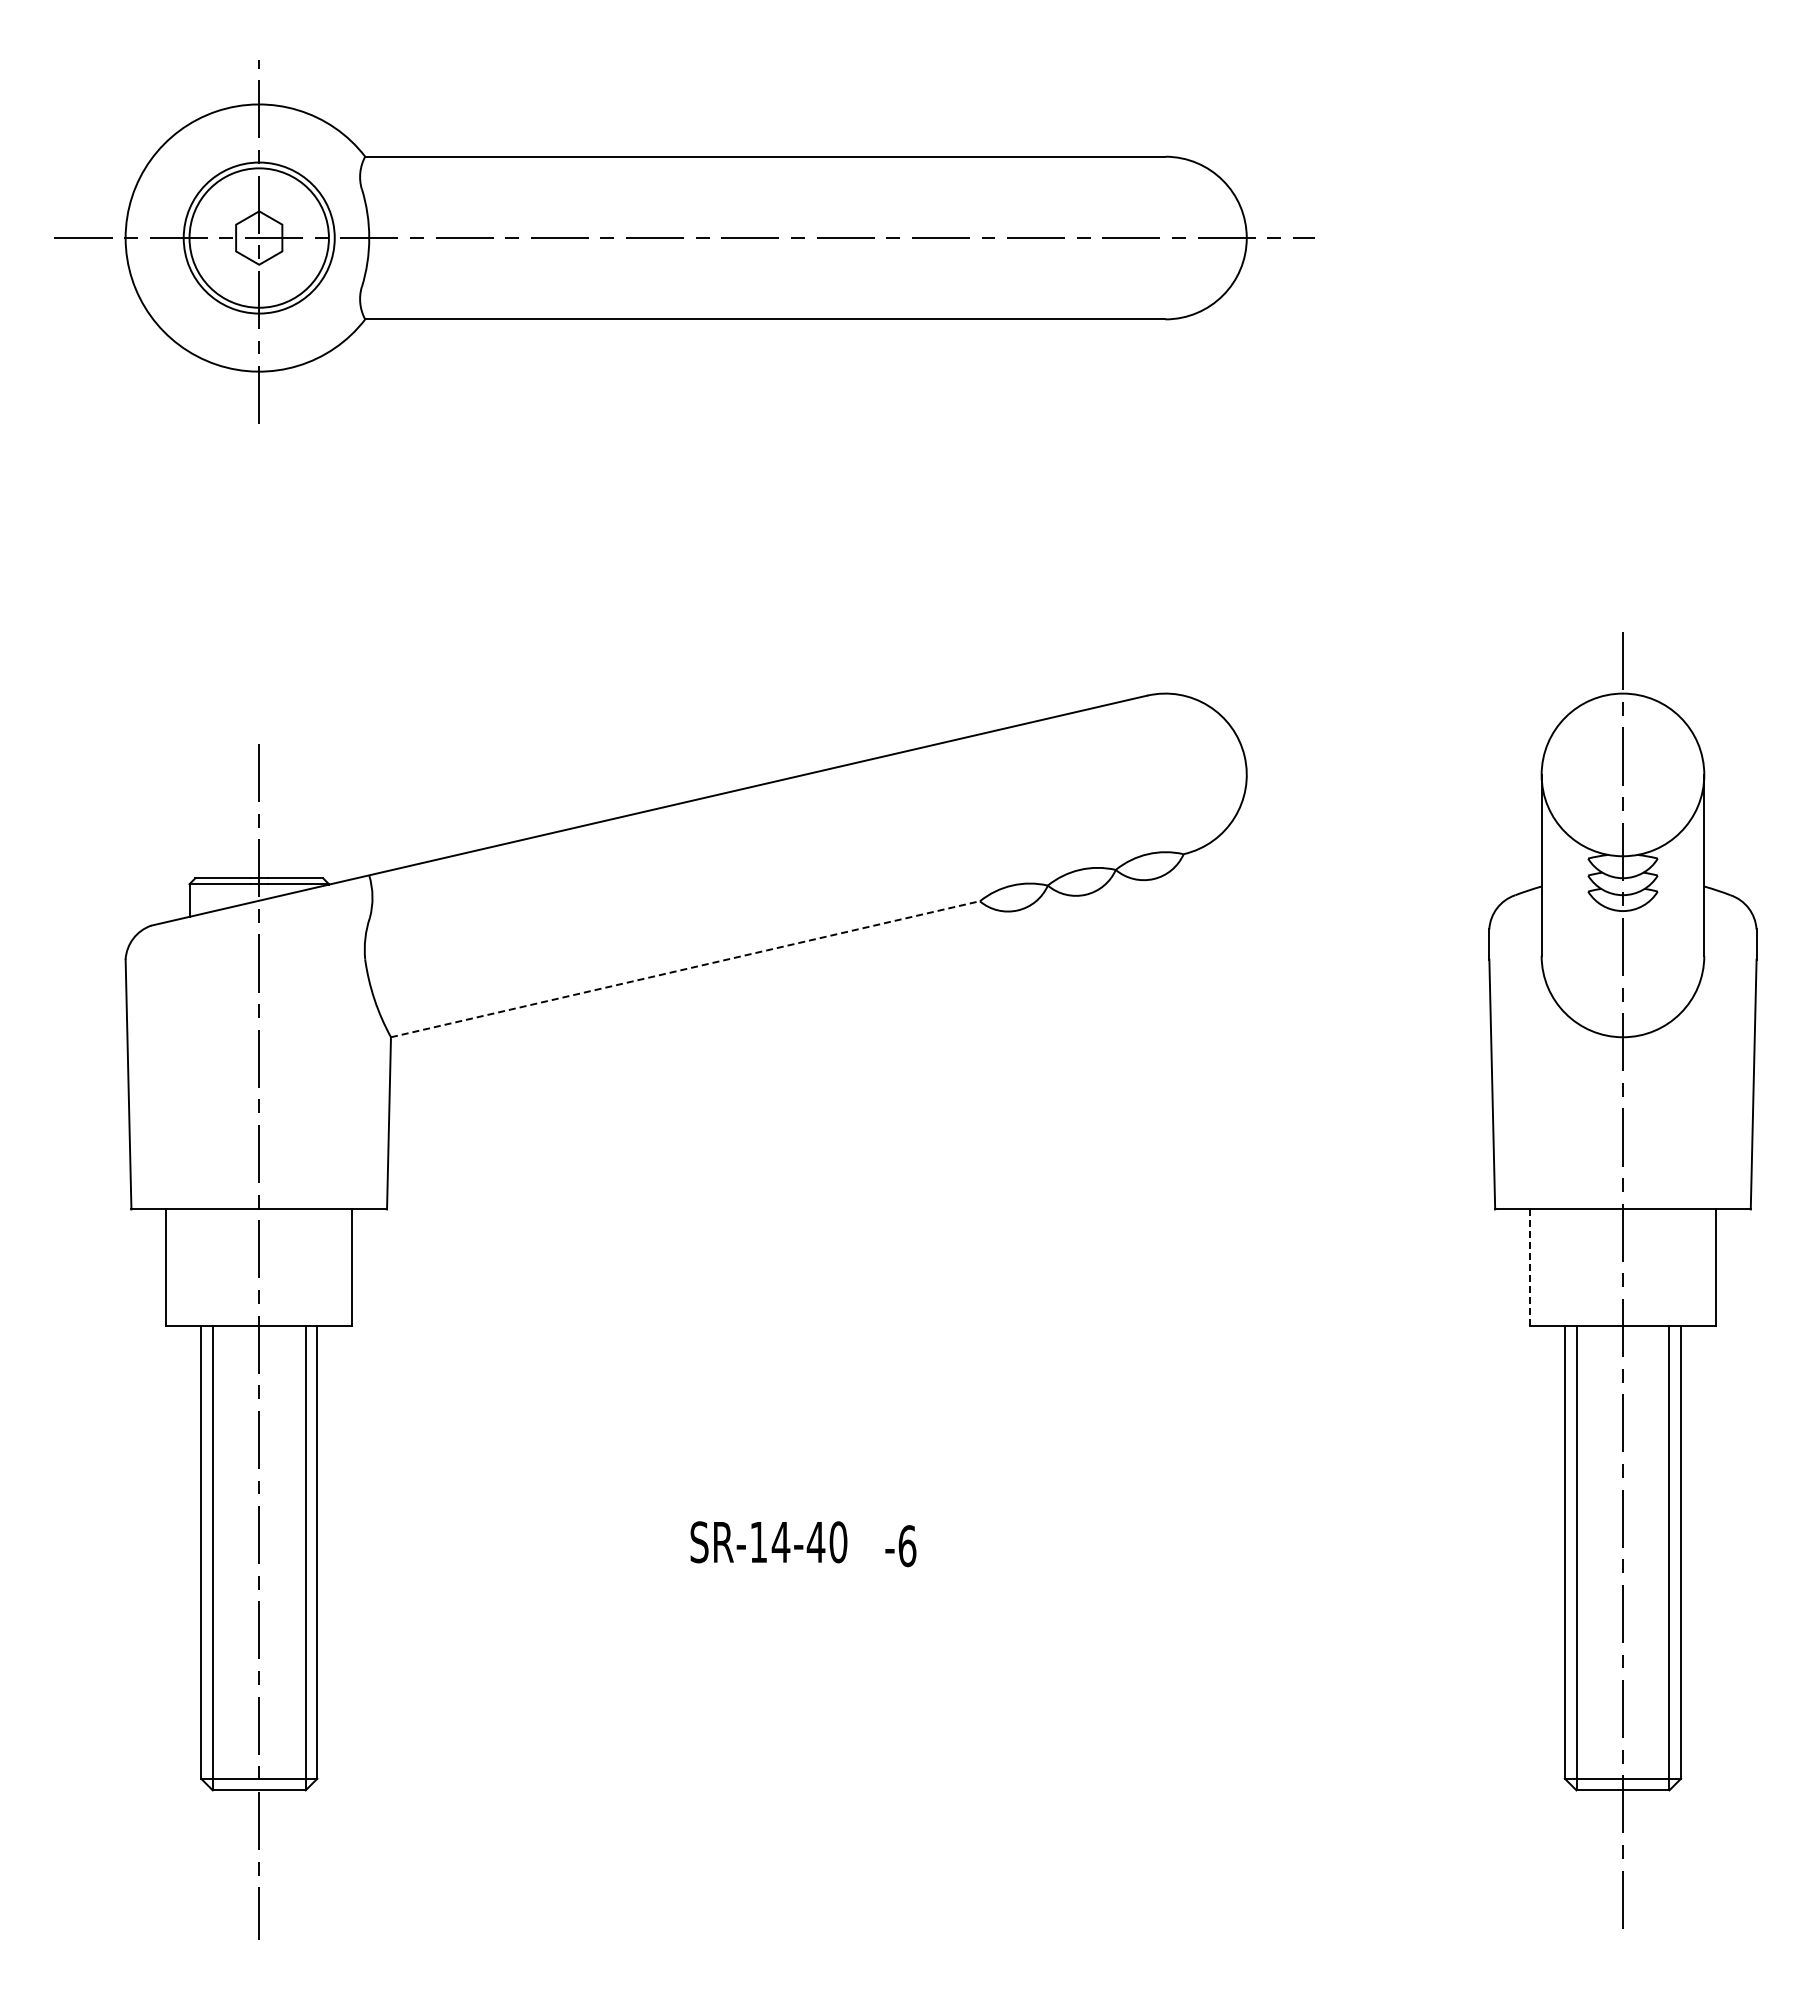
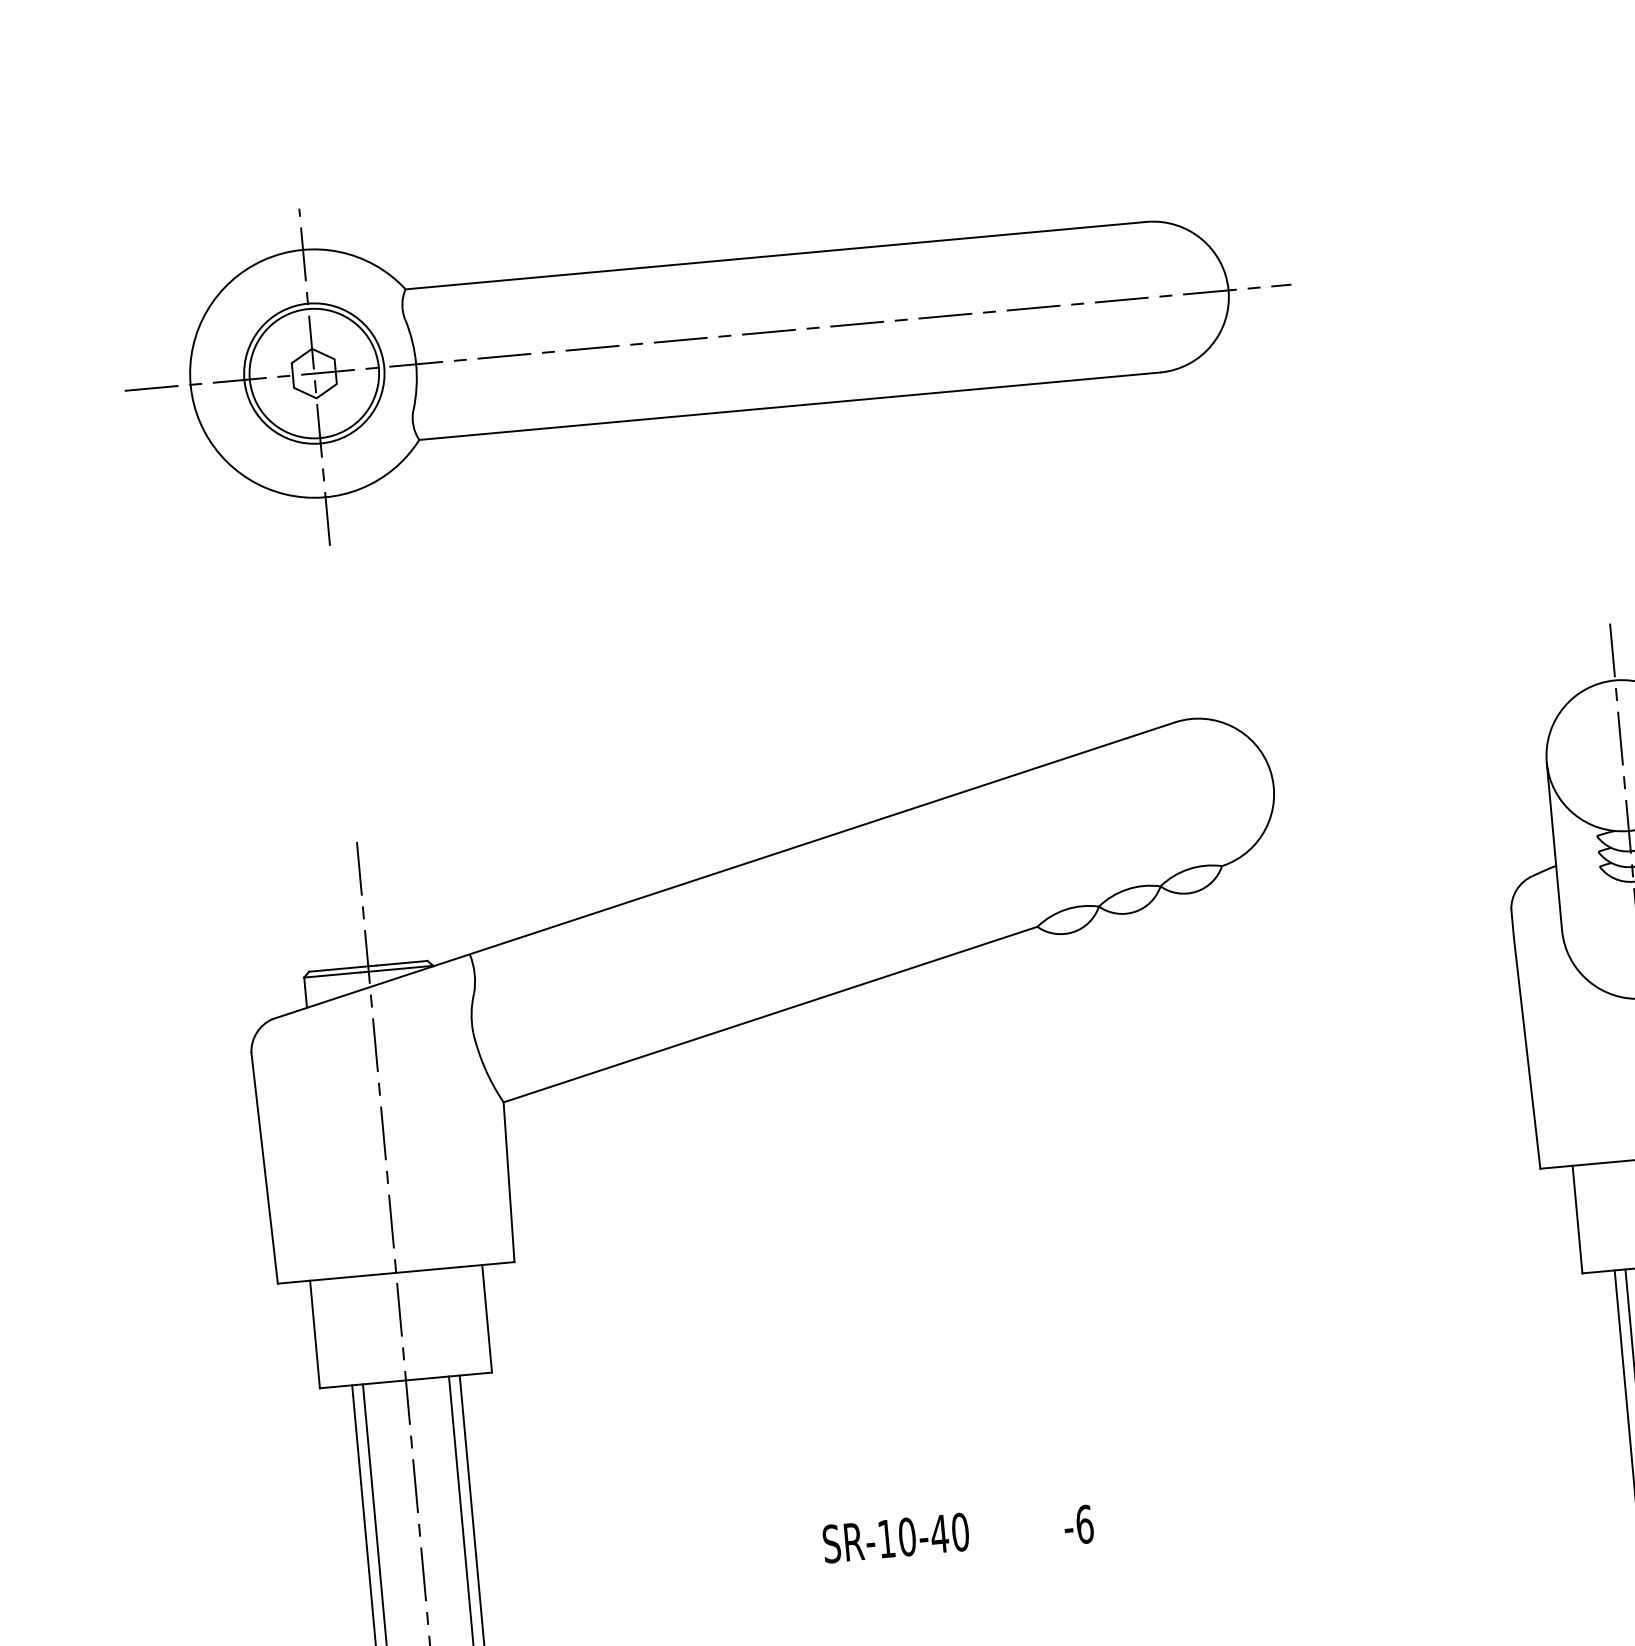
line: (685, 969) -> (770, 1014), dashed -> solid
line: (1530, 1268) -> (1578, 1220), dashed -> solid
text: (780, 1542) -> (906, 1537), SR-14-40 -> SR-10-40
text: (900, 1546) -> (1078, 1525), moved

